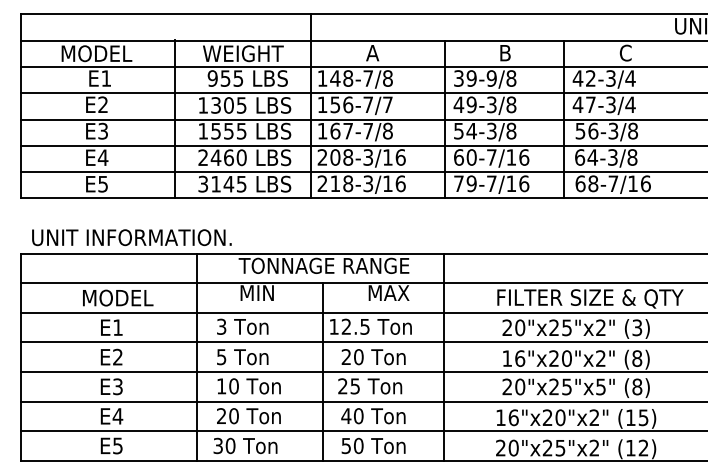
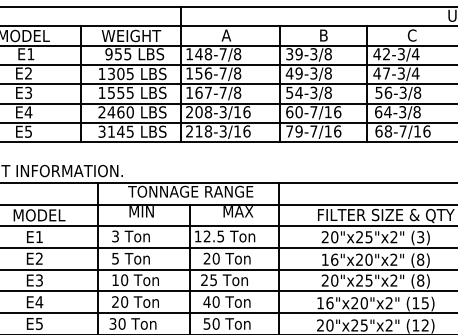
text: (491, 78) -> (313, 54), 39-9/8 -> 39-3/8
text: (387, 104) -> (237, 73), 156-7/7 -> 156-7/8
text: (600, 386) -> (393, 280), 20"x25"x5" -> 20"x25"x2"

